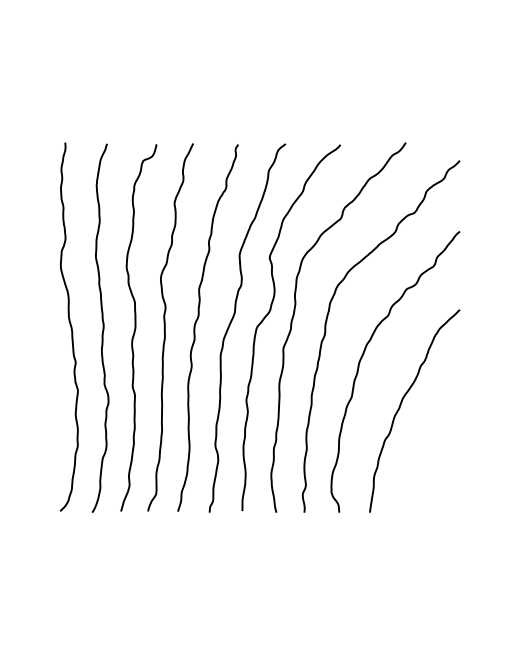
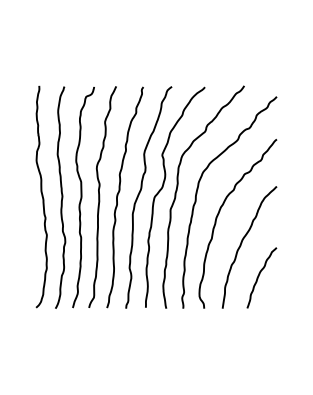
curve: (431, 459) -> (259, 276), added

